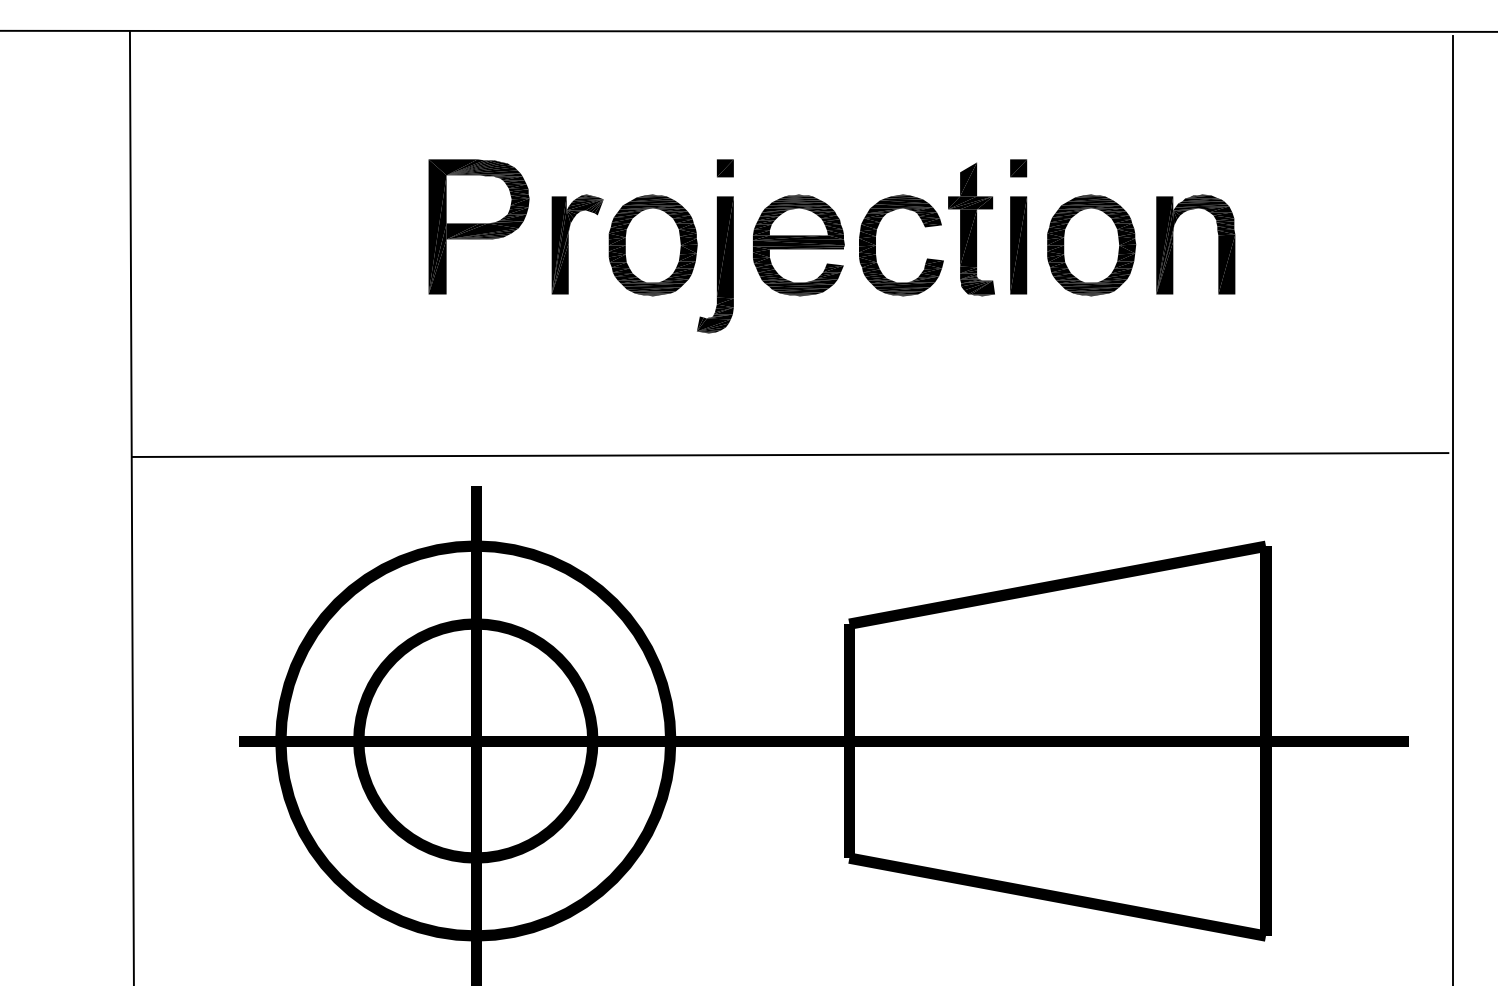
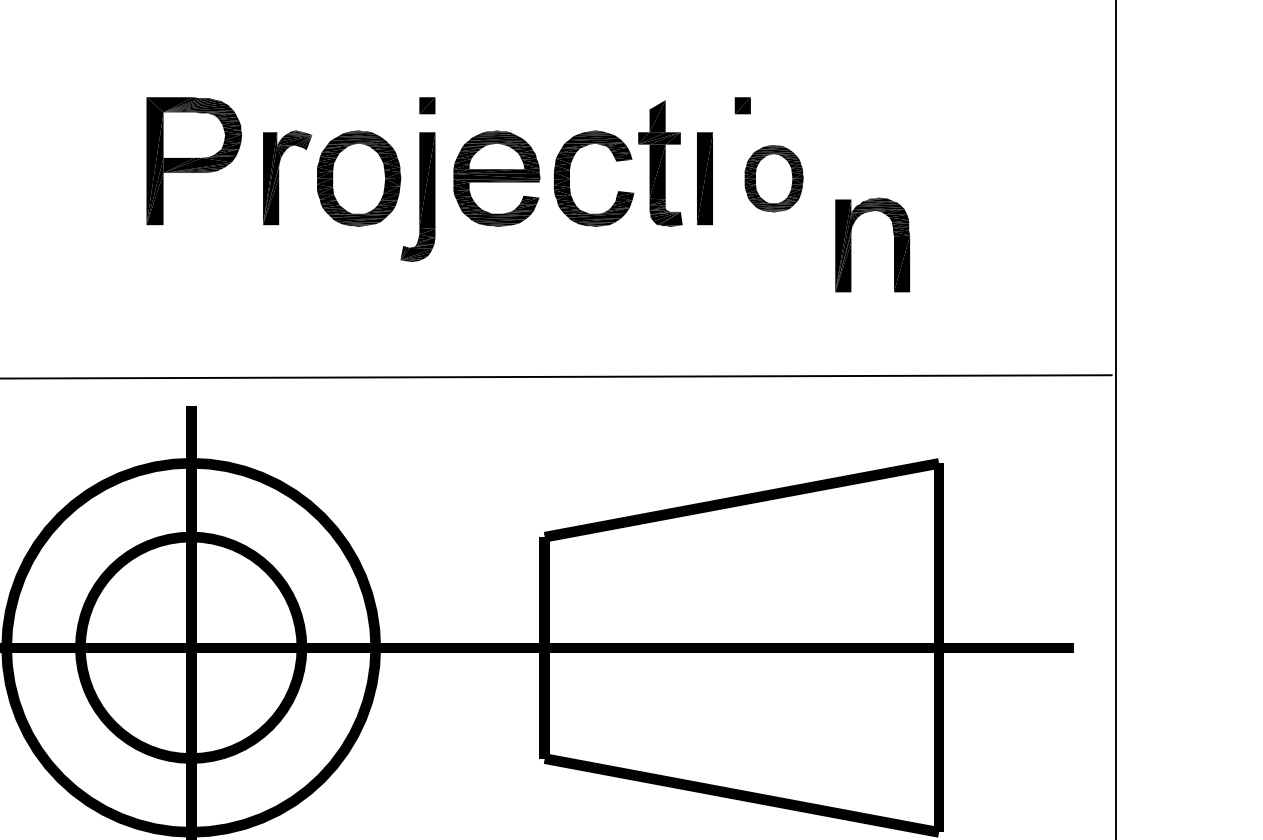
part: (1018, 168) -> (742, 105), moved
part: (1173, 244) -> (851, 245), moved
part: (1091, 245) -> (773, 178), size x0.7

